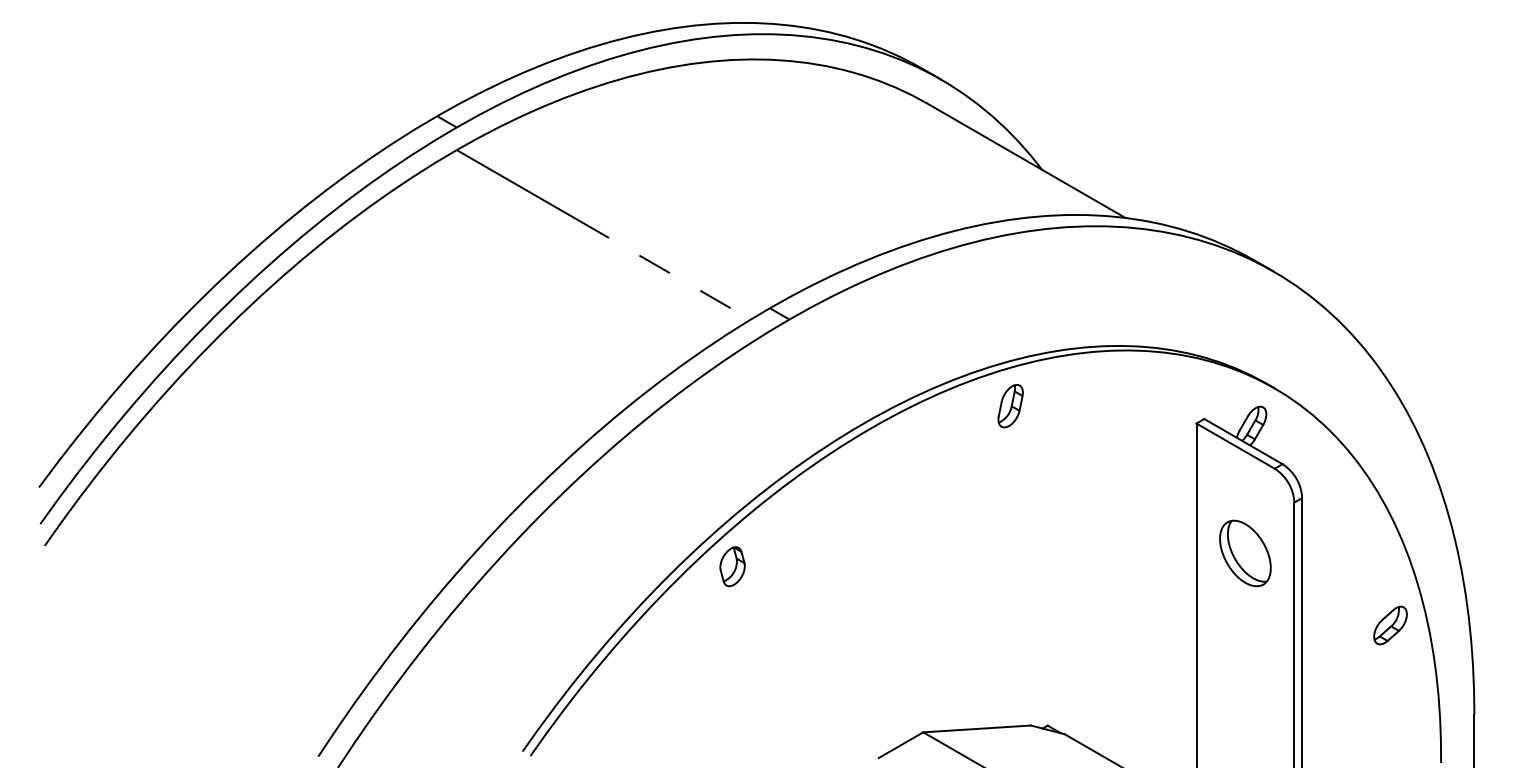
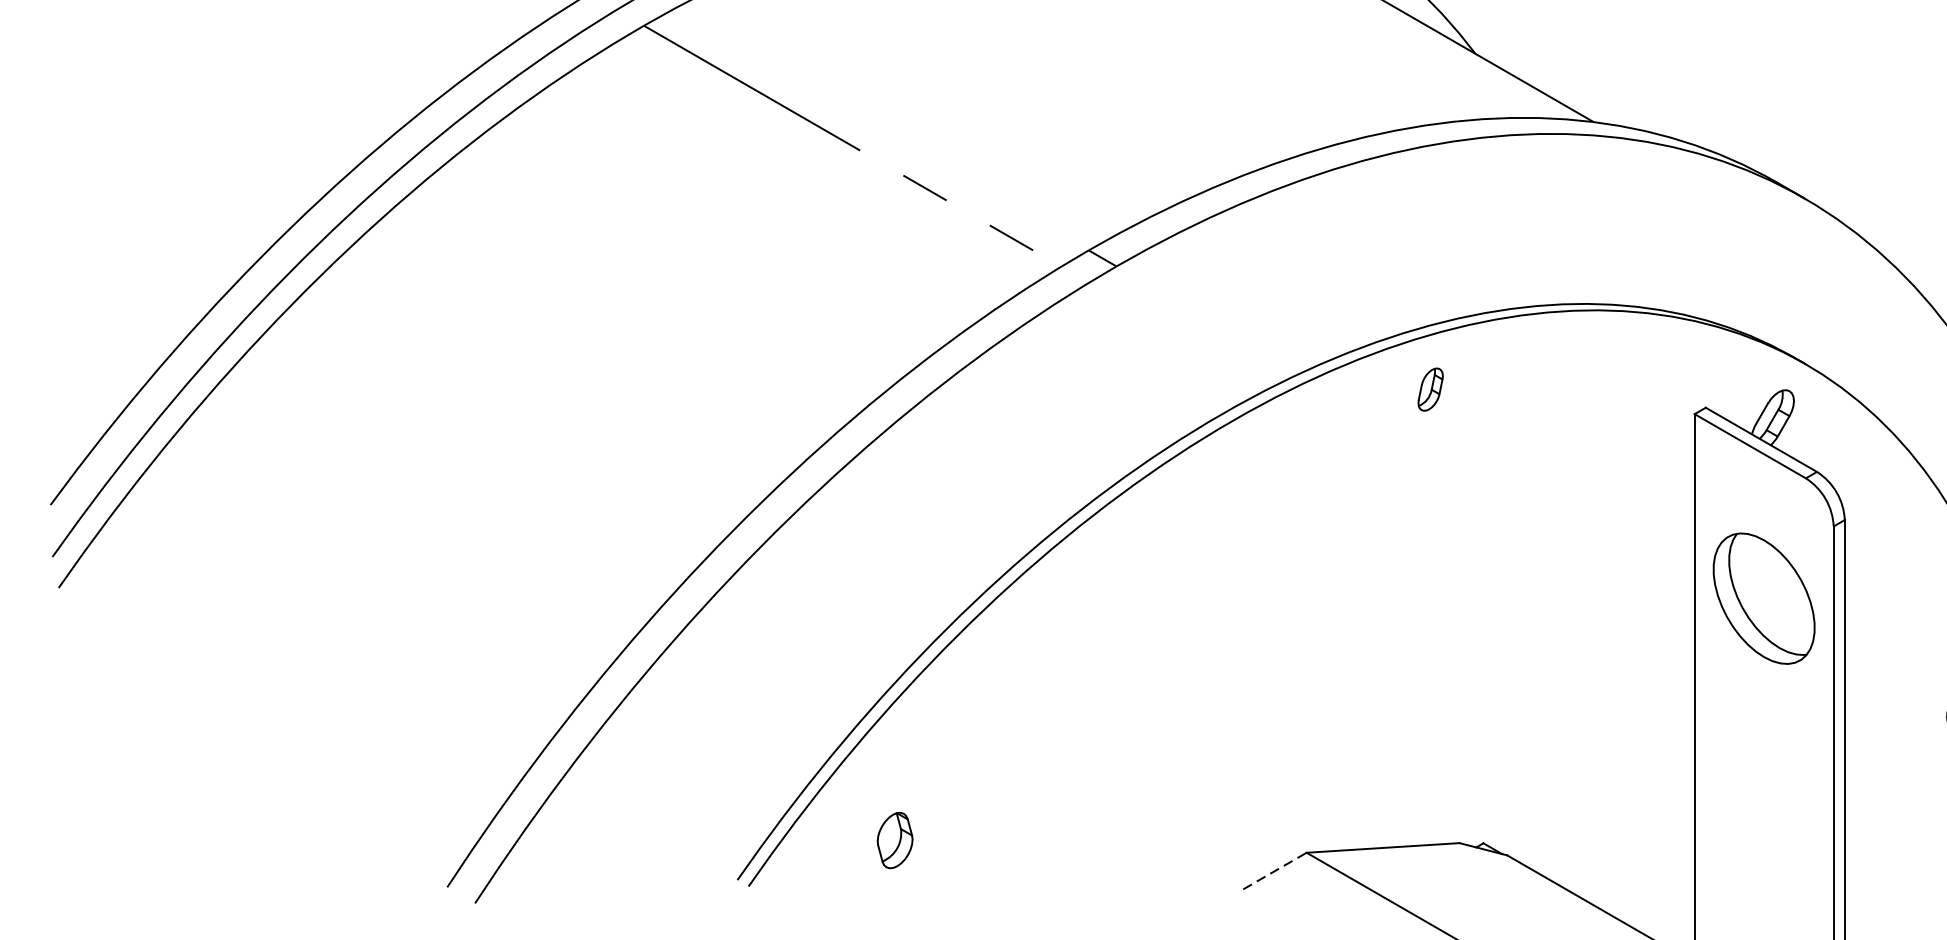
part: (1010, 406) -> (1430, 389), size x0.7
part: (1245, 553) -> (1764, 598), size x1.4
part: (732, 566) -> (895, 840), moved
line: (900, 745) -> (1274, 871), solid -> dashed

